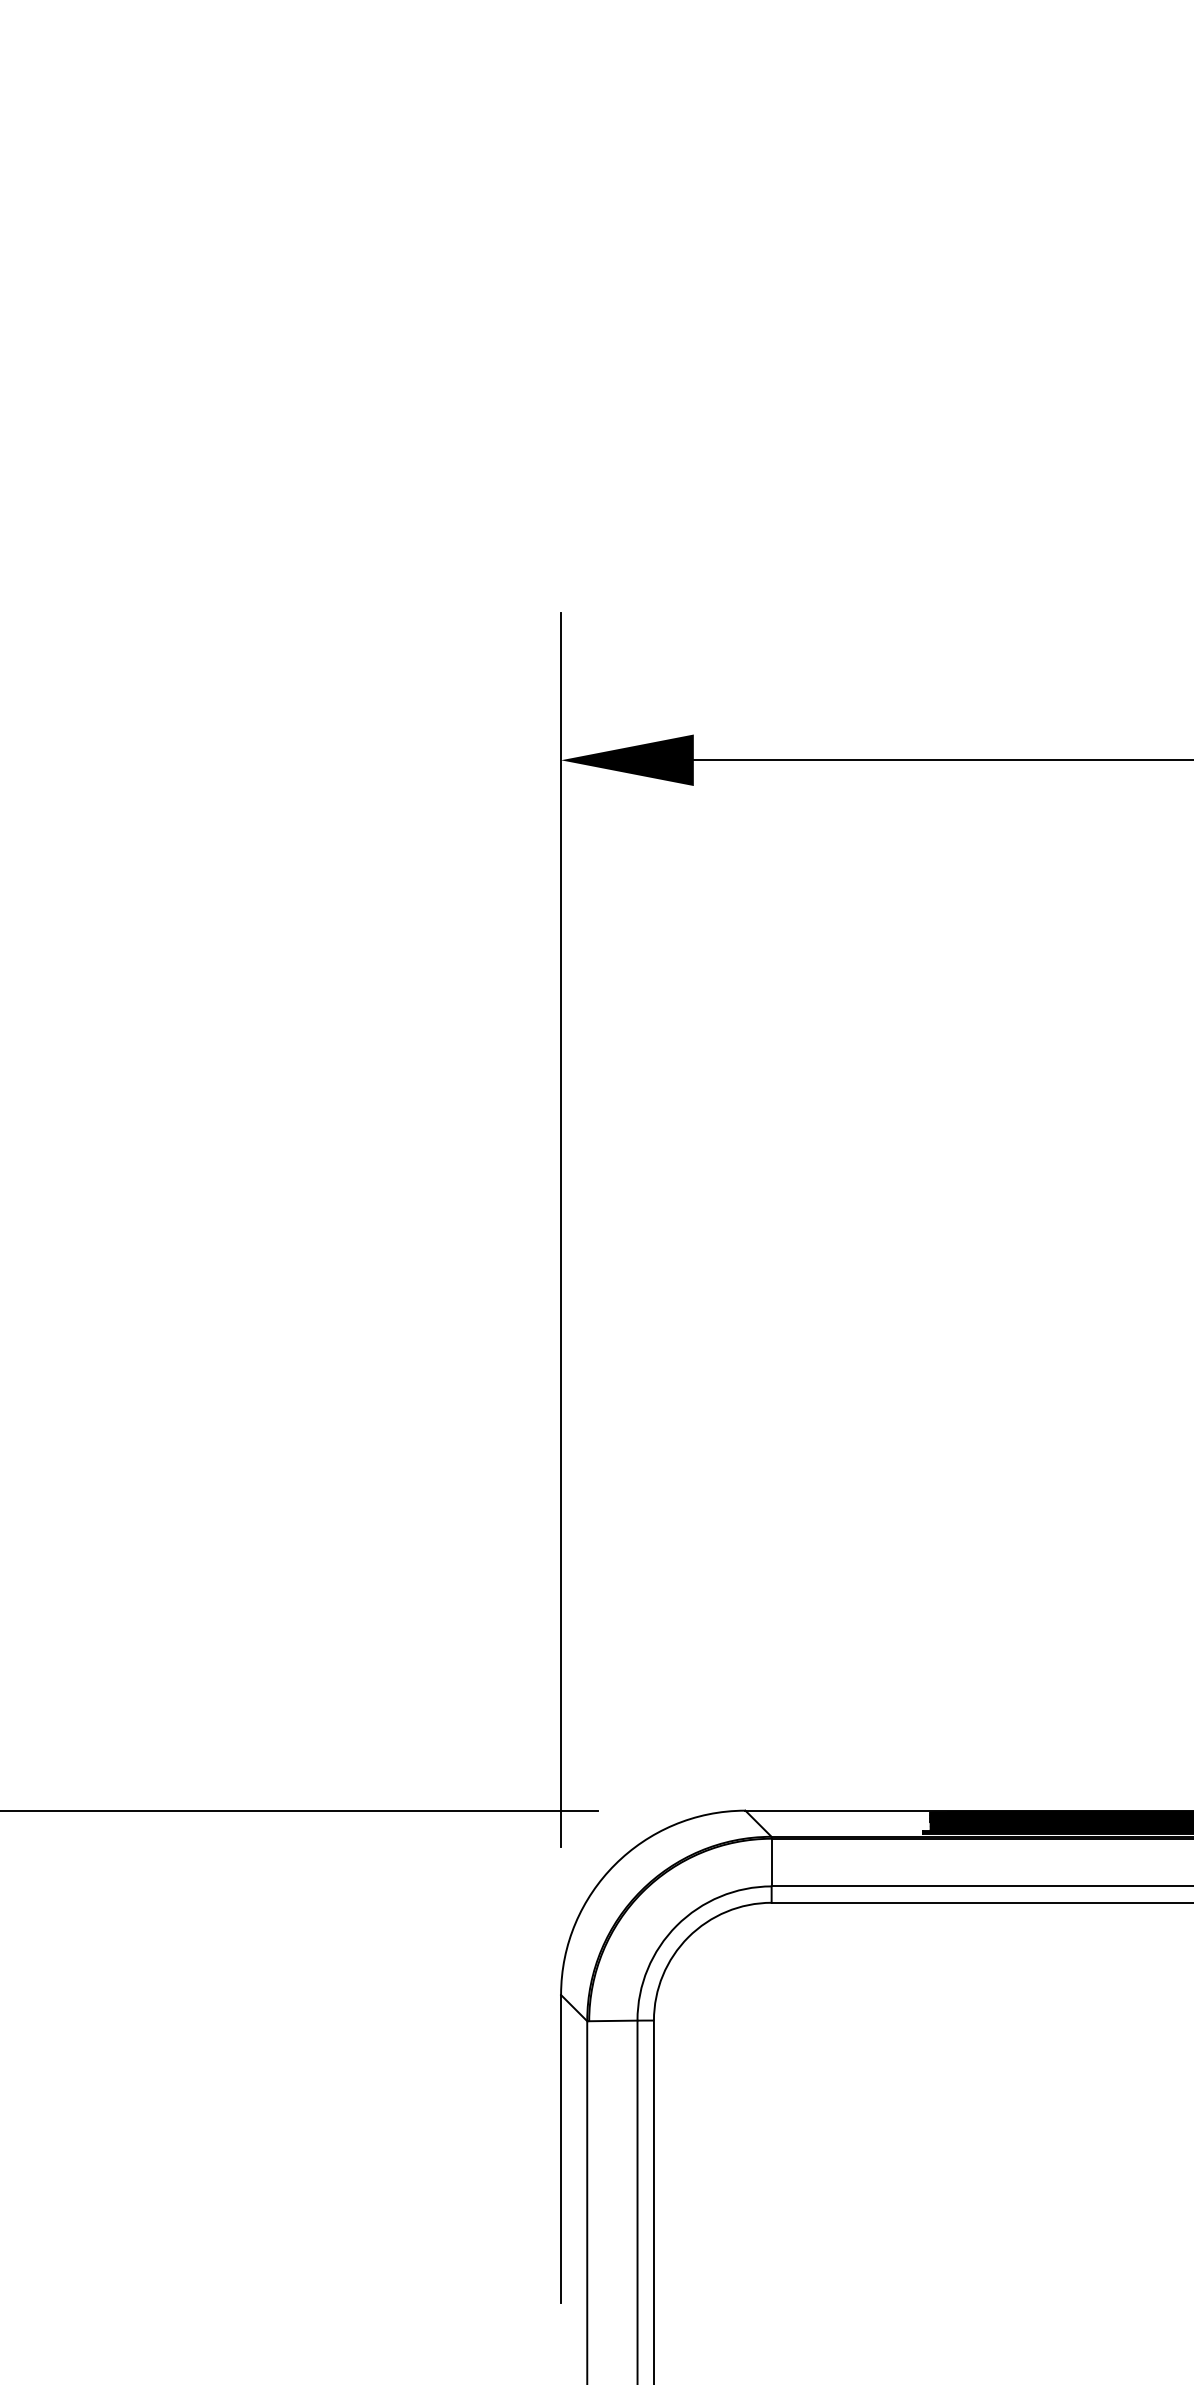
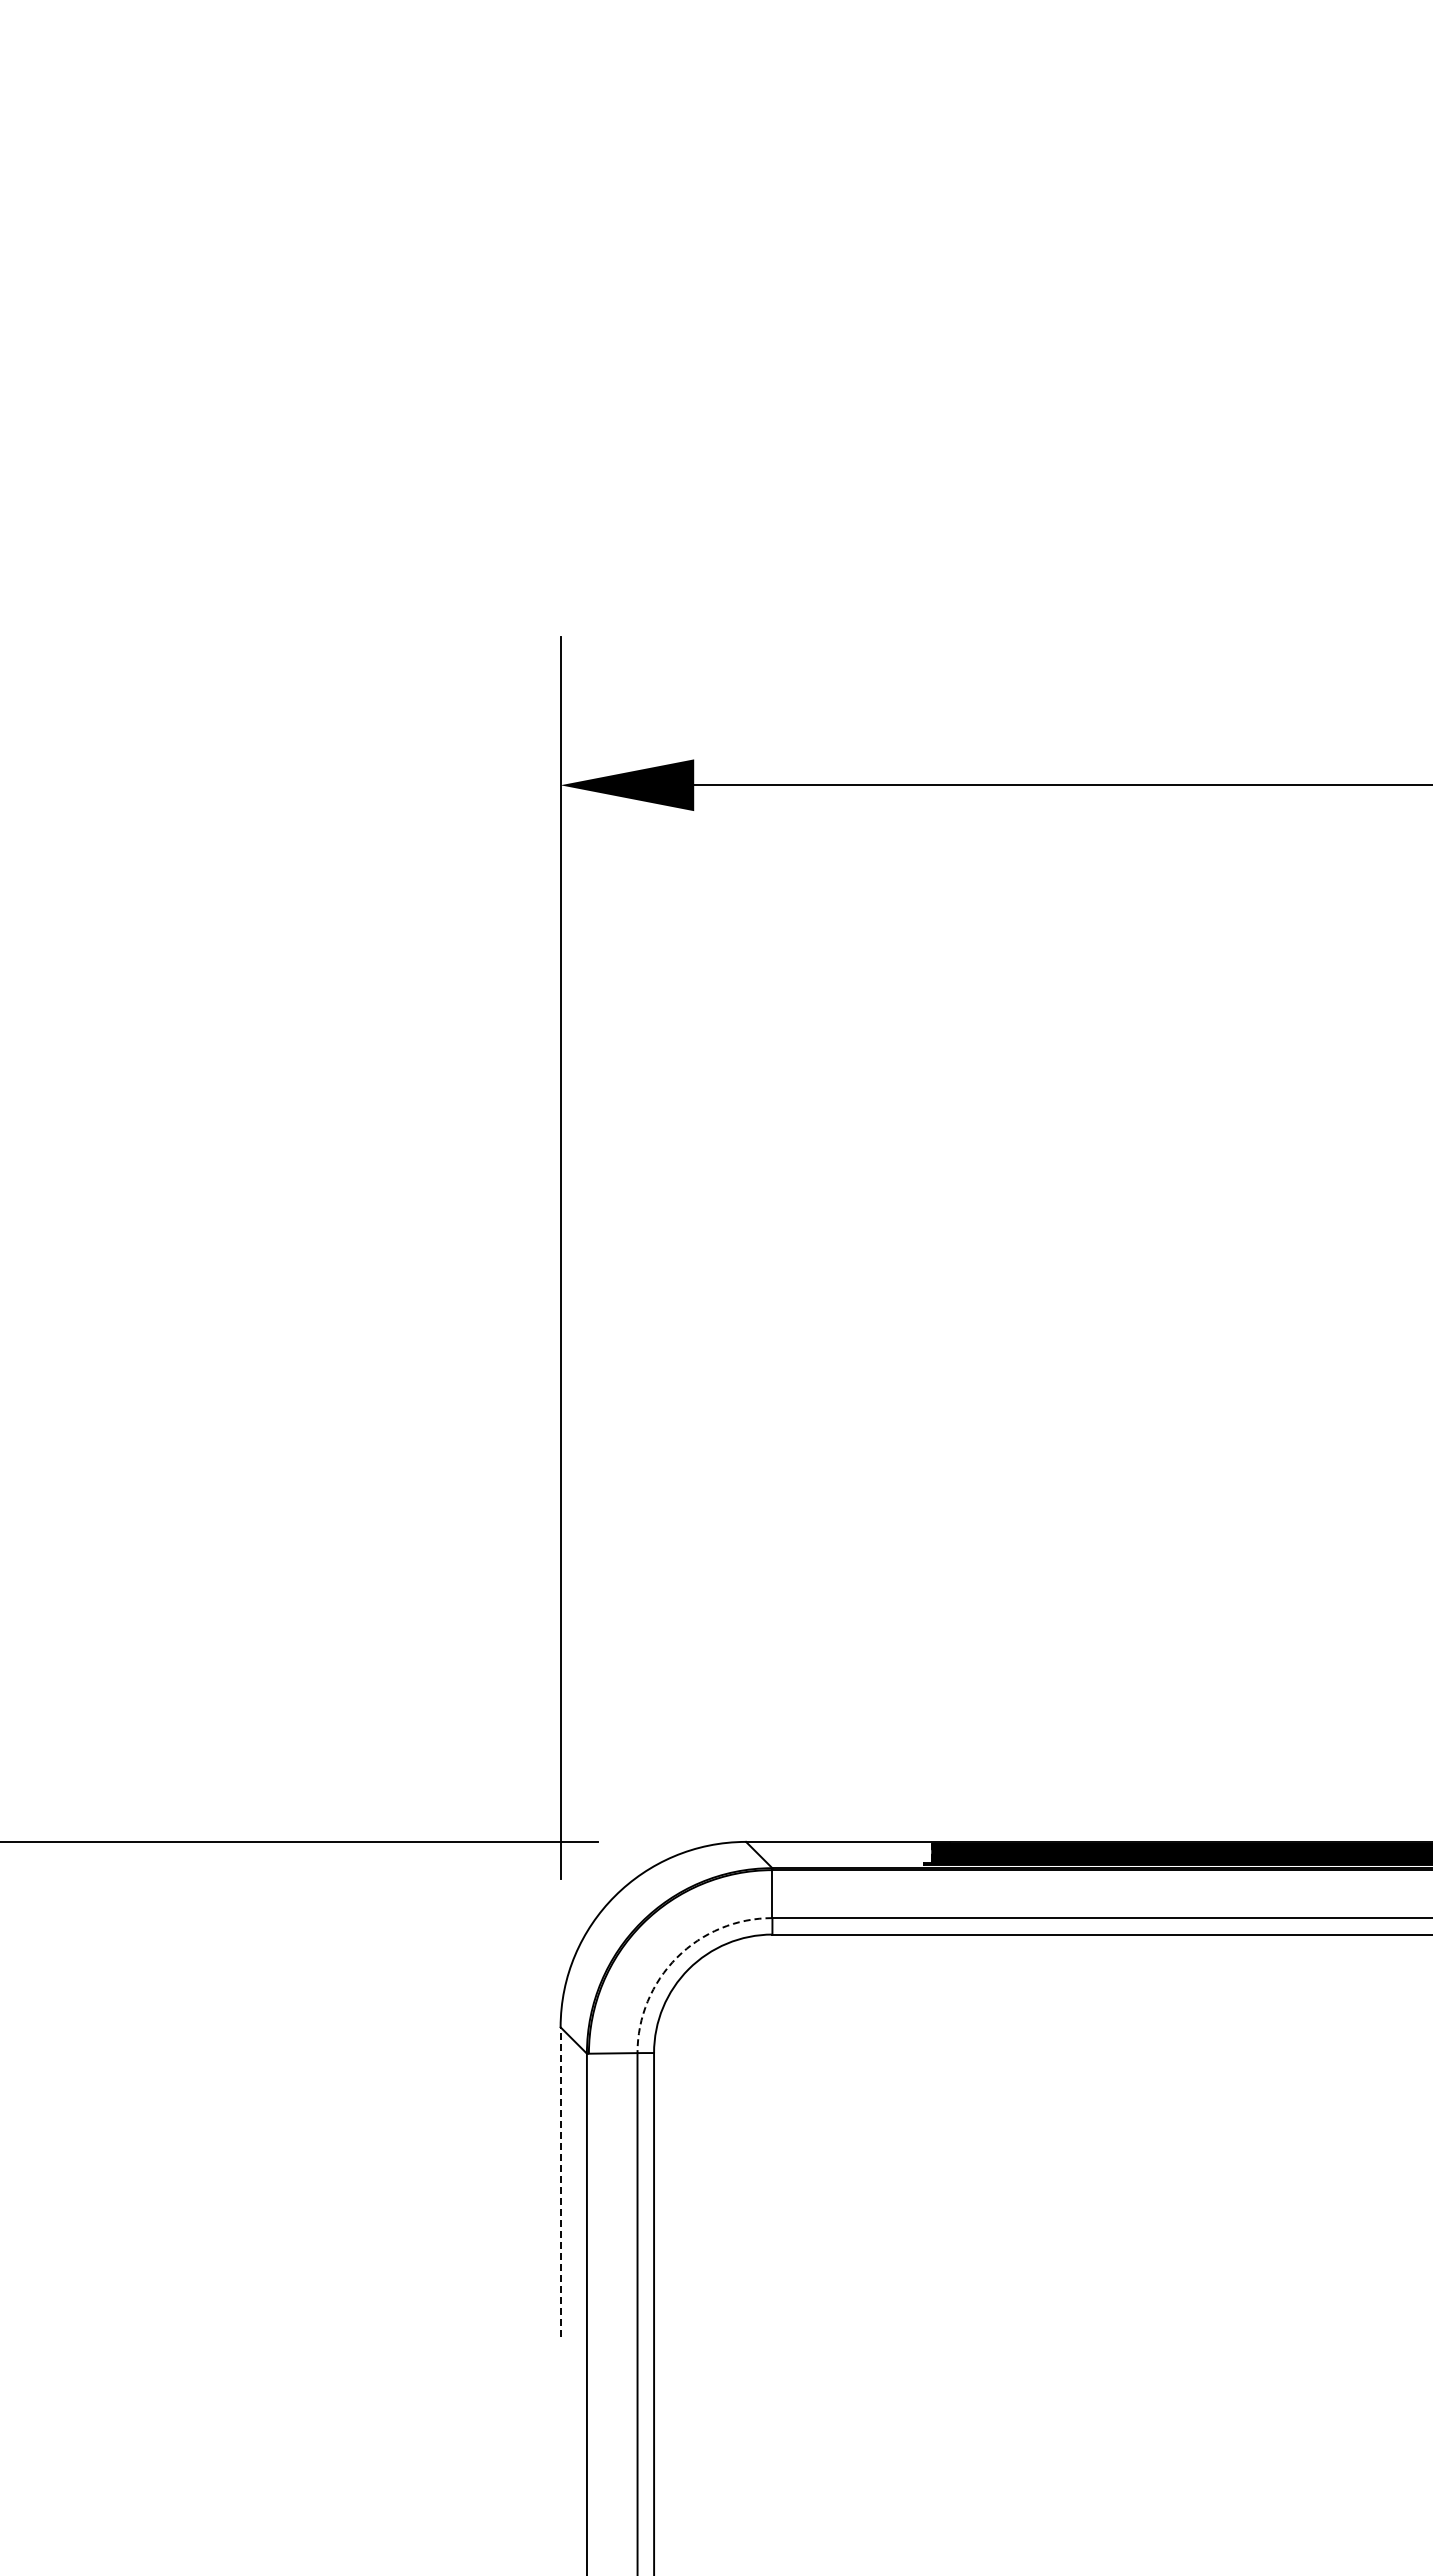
arc: (677, 1925) -> (677, 1957), solid -> dashed
line: (560, 2149) -> (560, 2182), solid -> dashed

